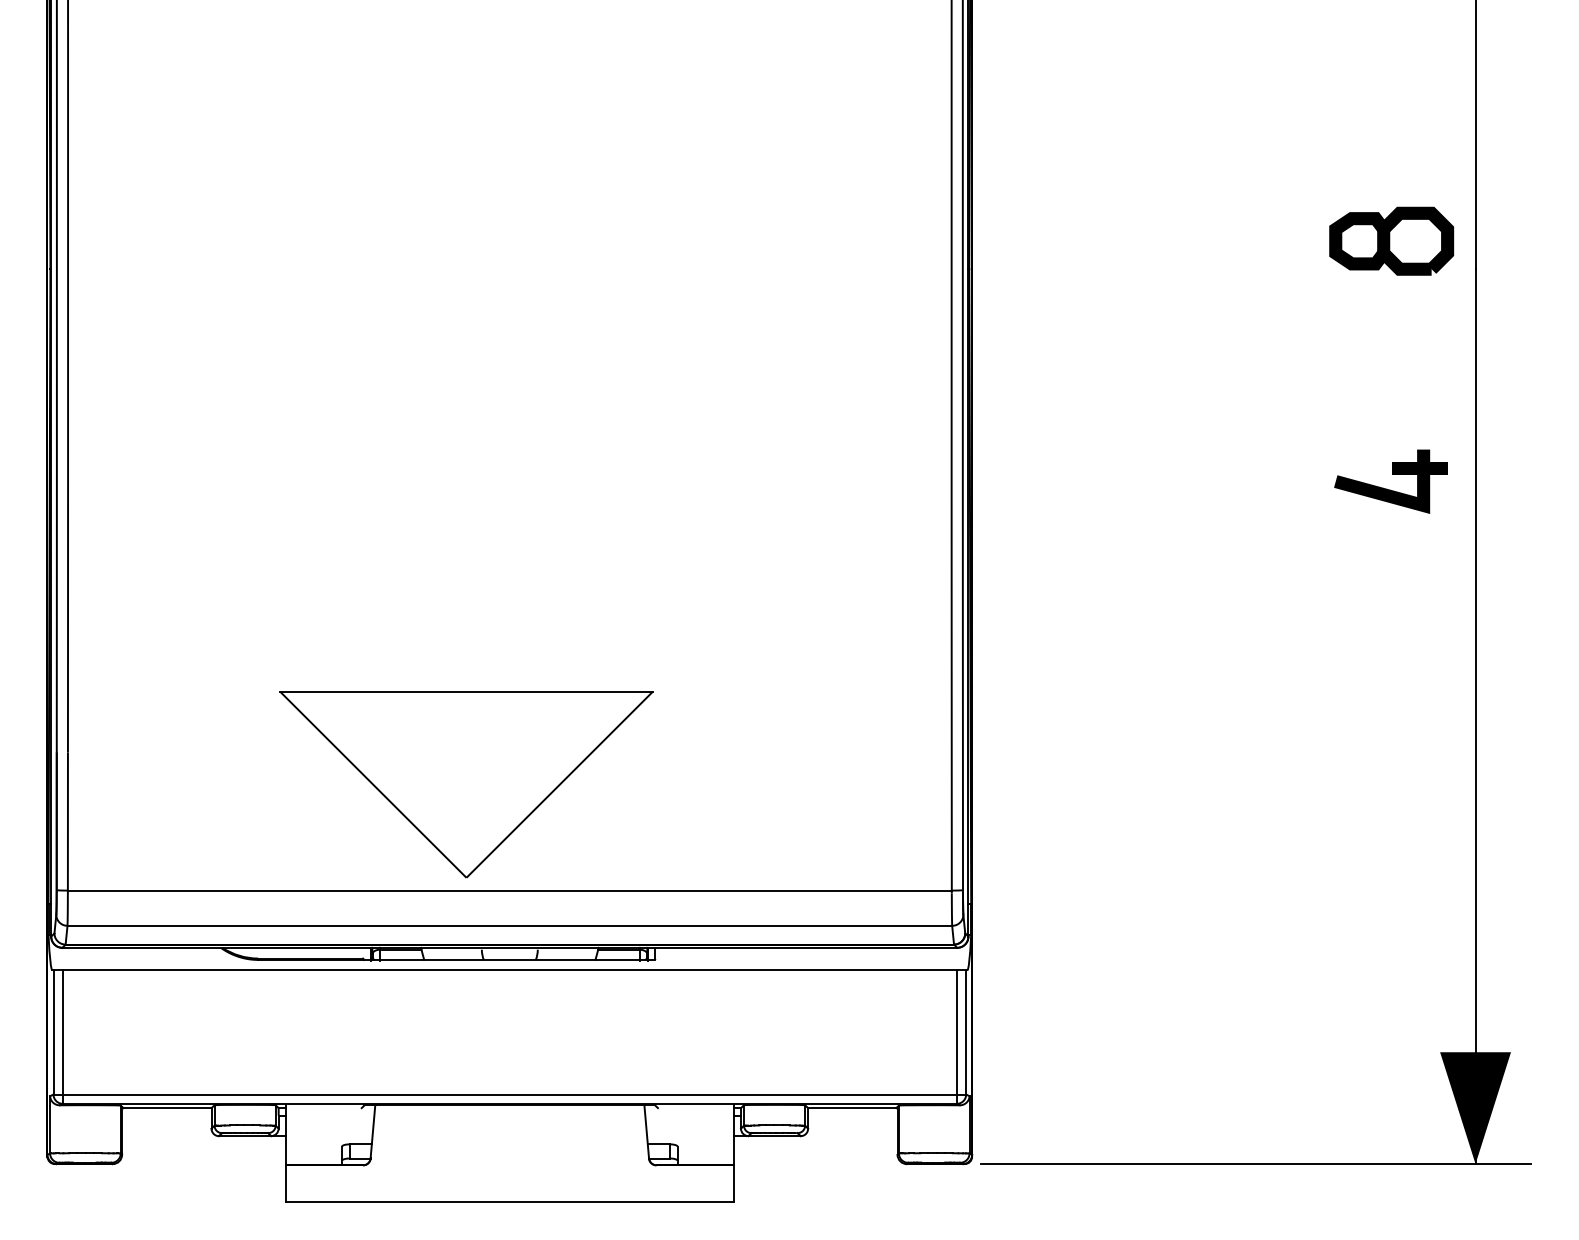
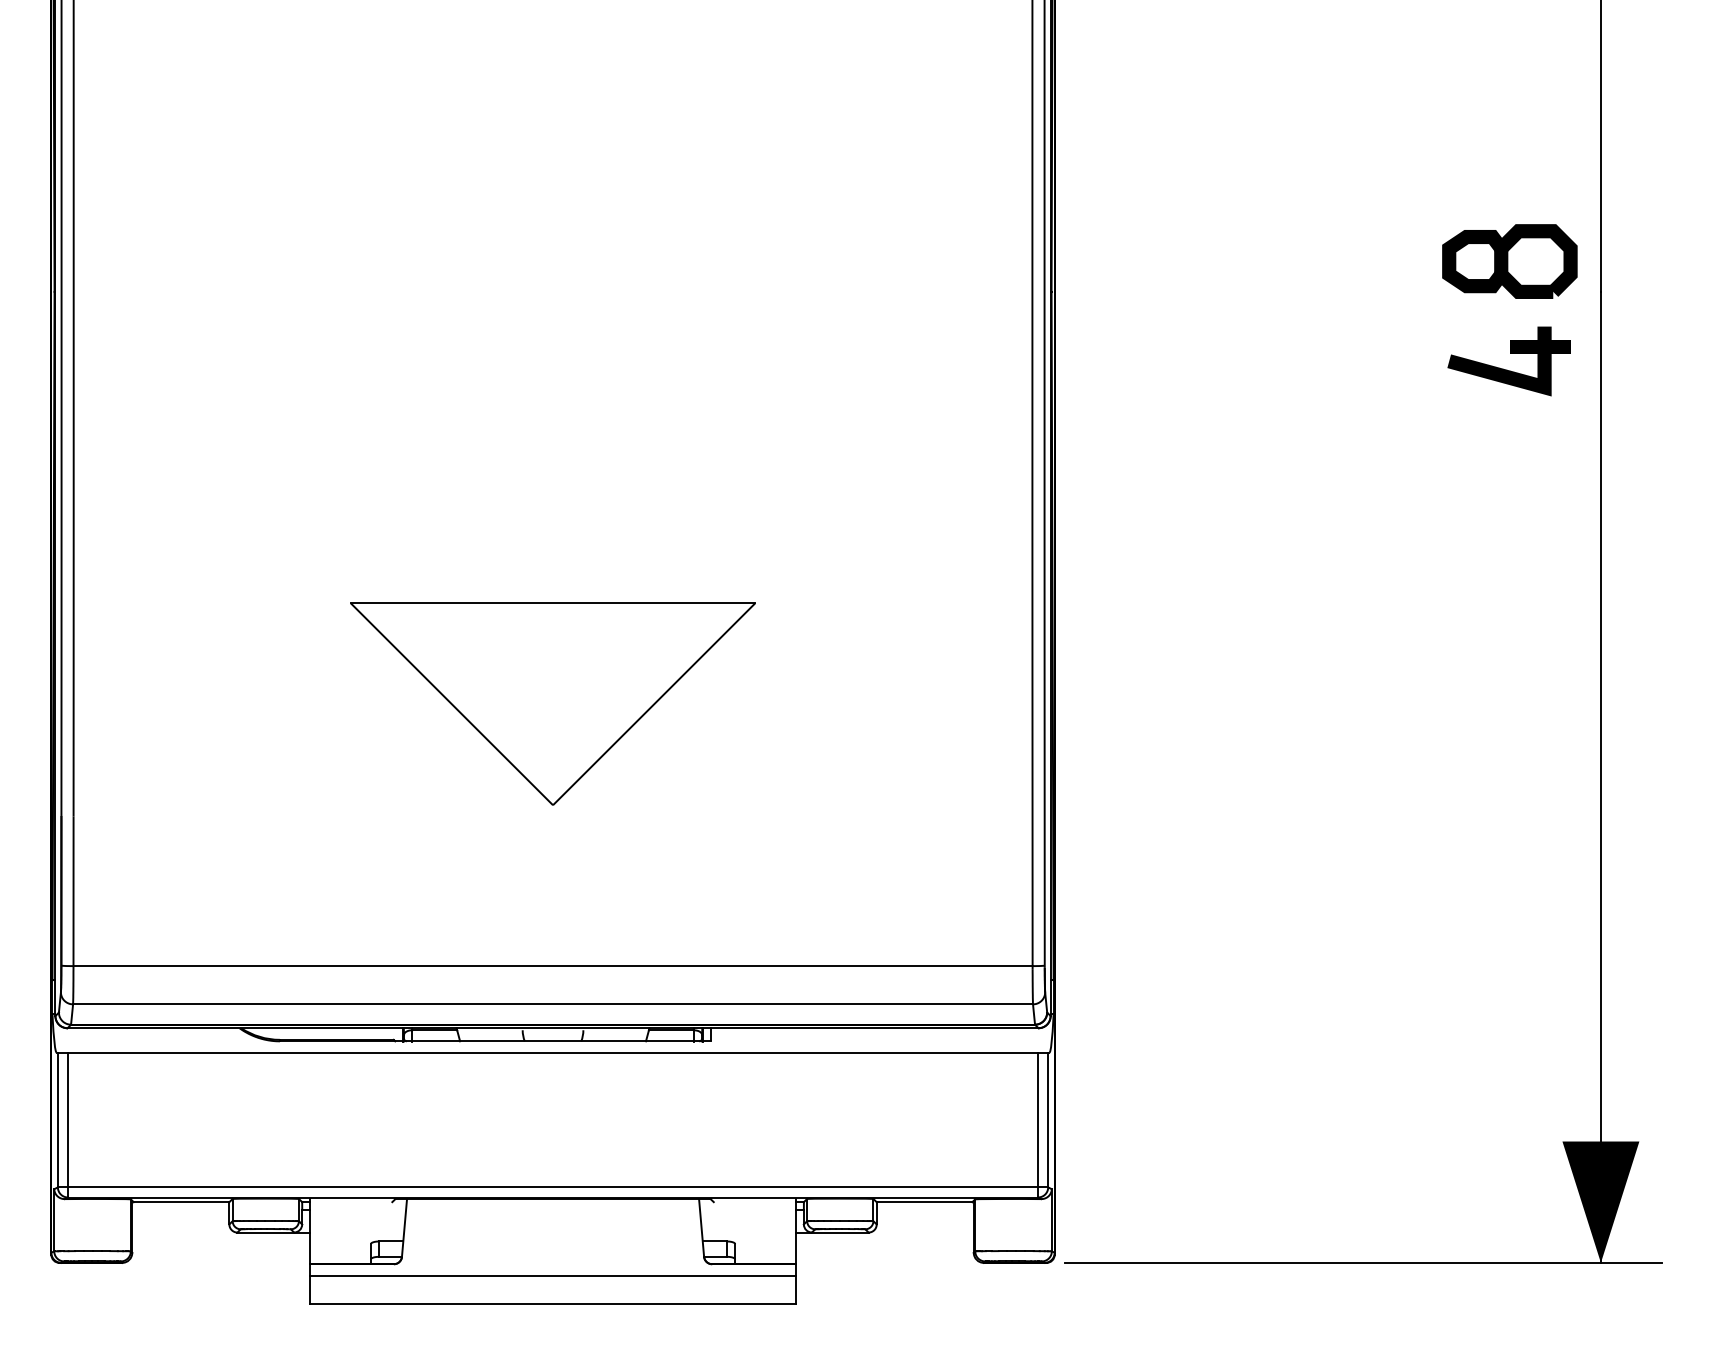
part: (1389, 489) -> (1507, 369), moved
part: (466, 784) -> (552, 703), moved
line: (509, 1176) -> (552, 1276), added

